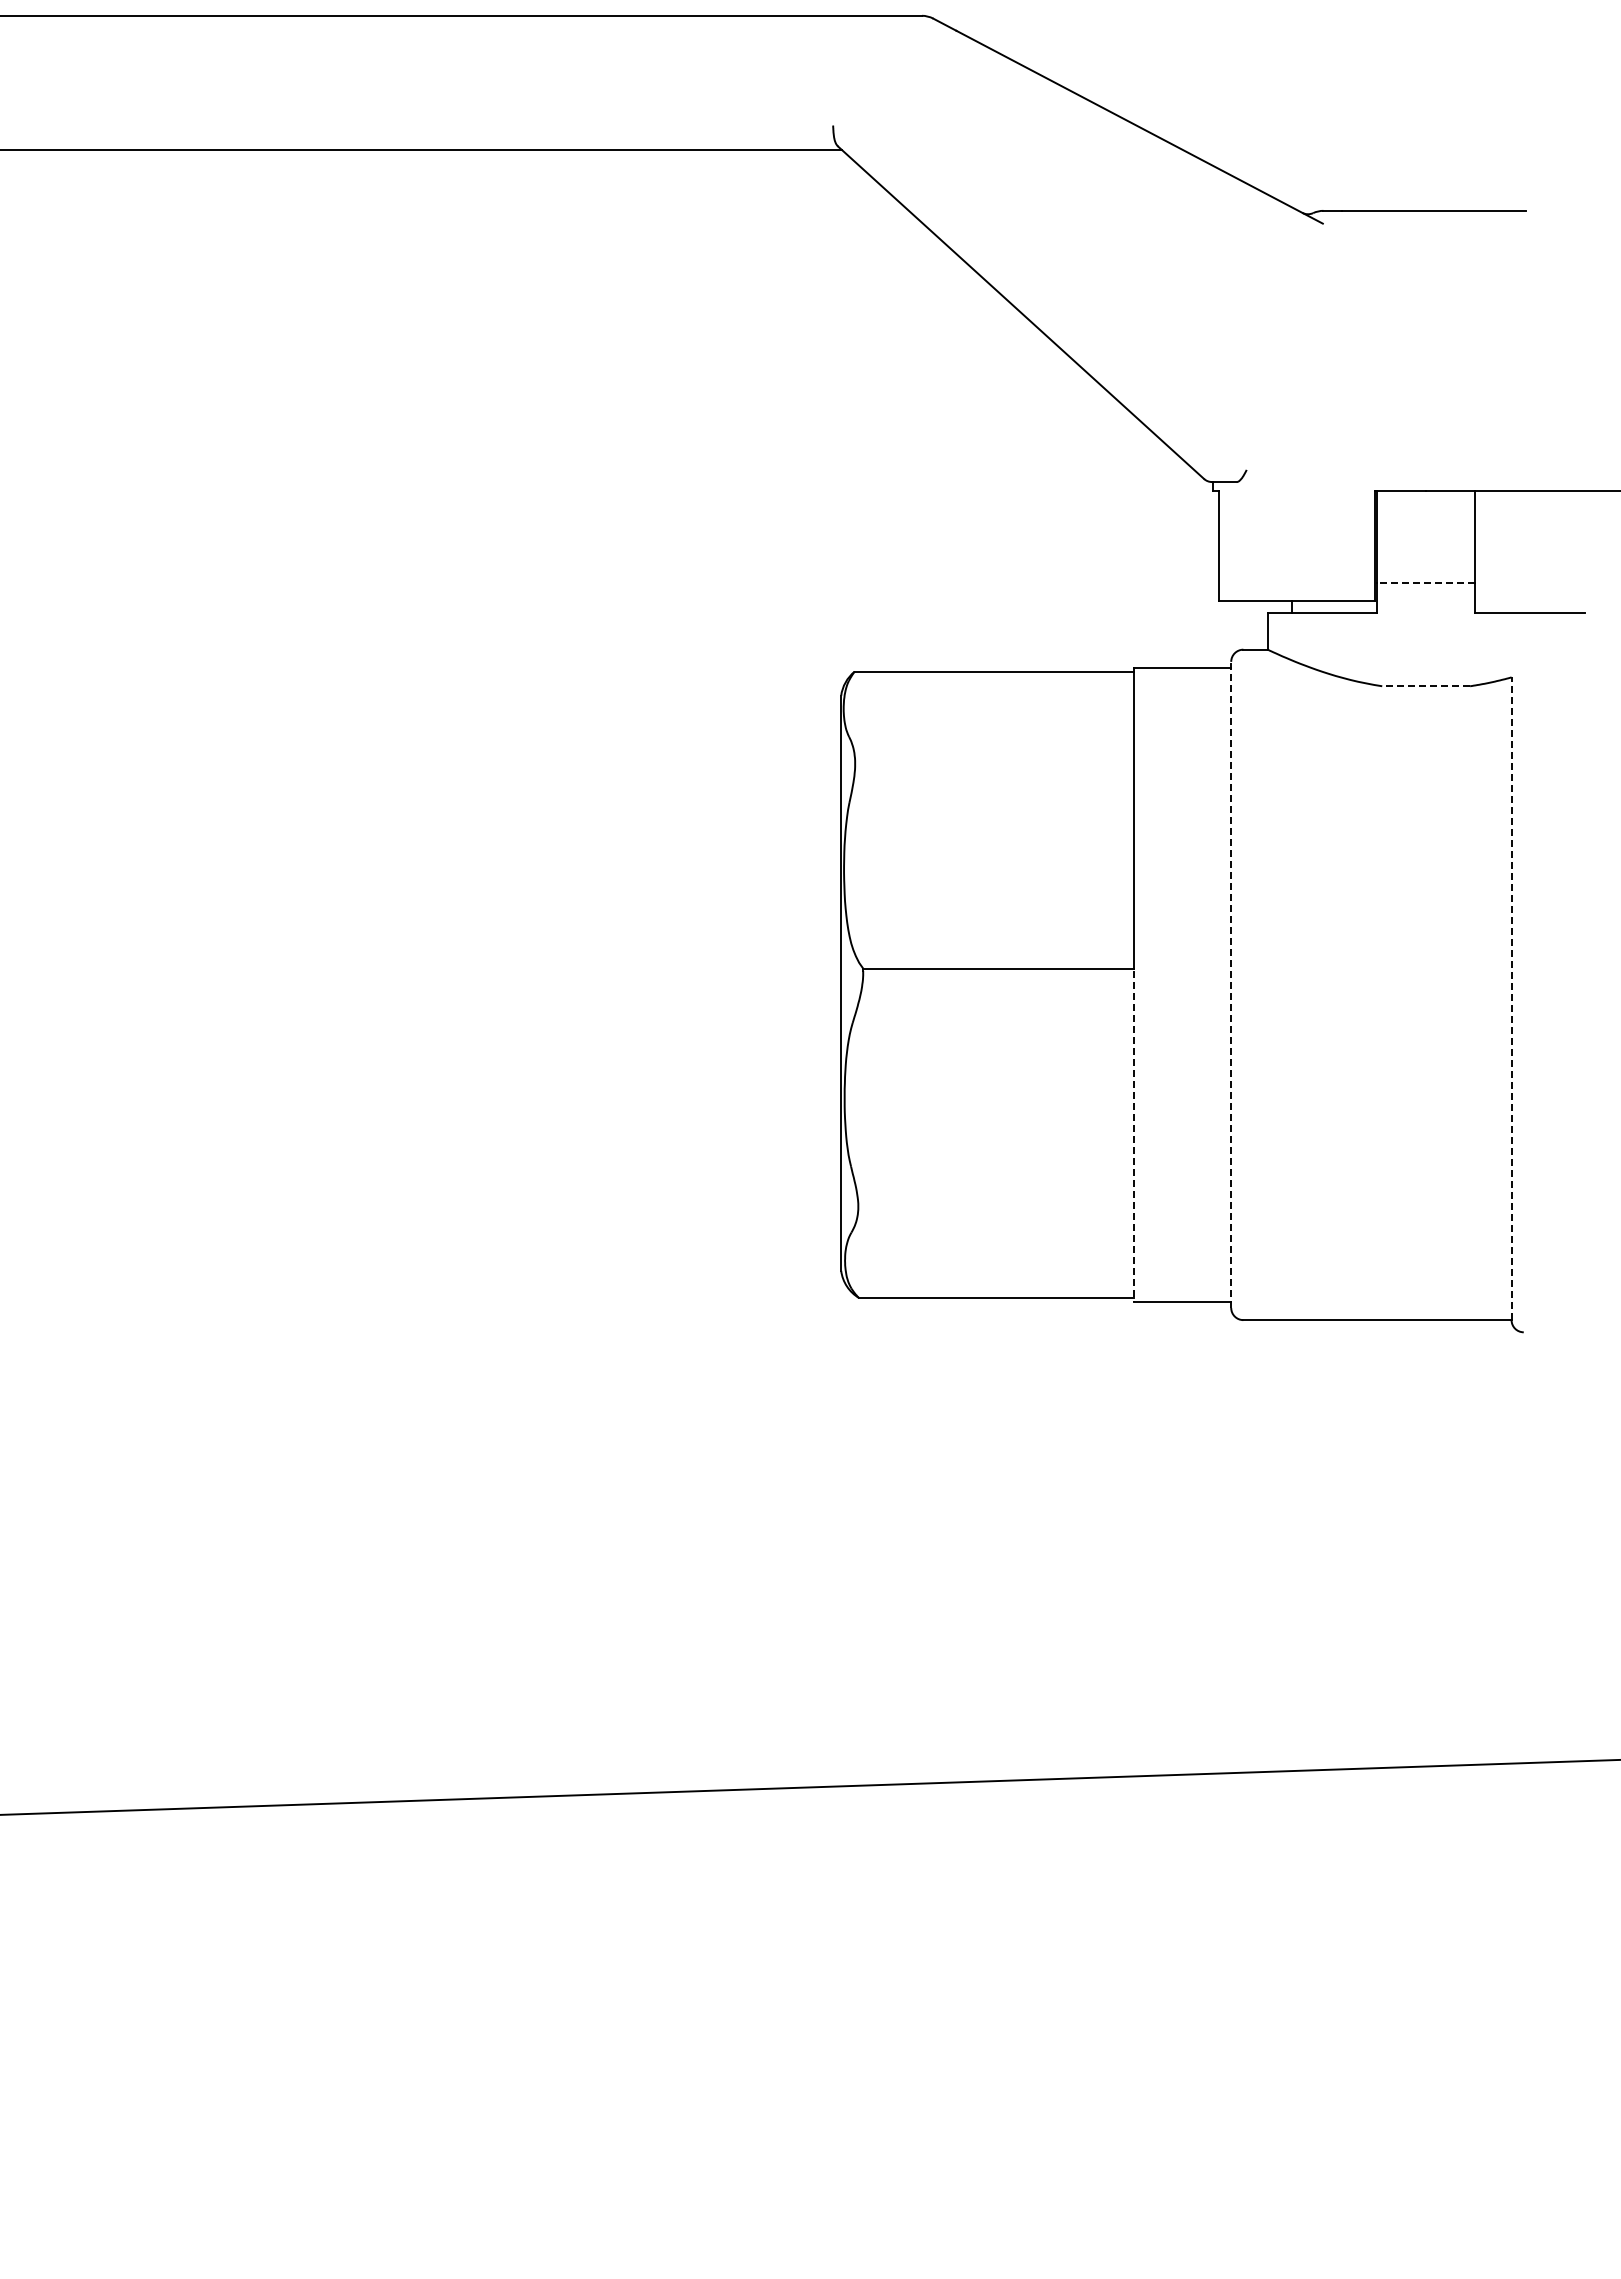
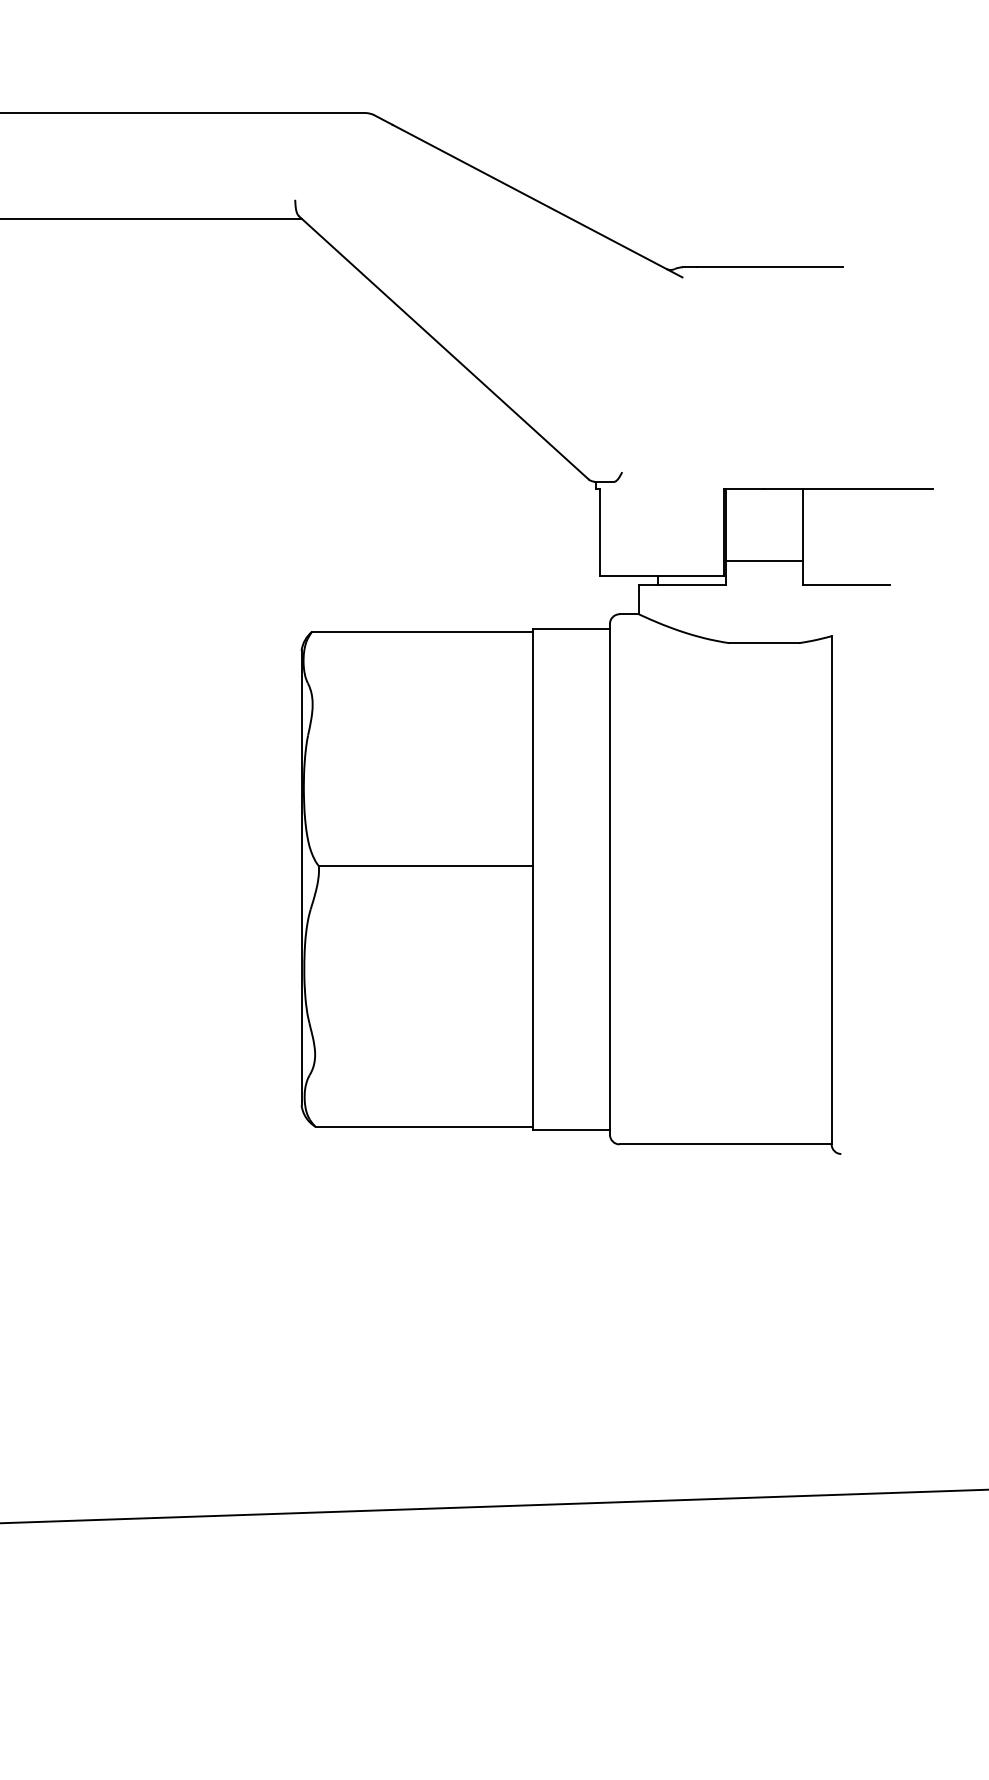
line: (1426, 582) -> (764, 561), dashed -> solid
line: (1426, 686) -> (764, 643), dashed -> solid
line: (1231, 984) -> (610, 879), dashed -> solid
line: (1511, 998) -> (831, 890), dashed -> solid
line: (1133, 1136) -> (532, 999), dashed -> solid

